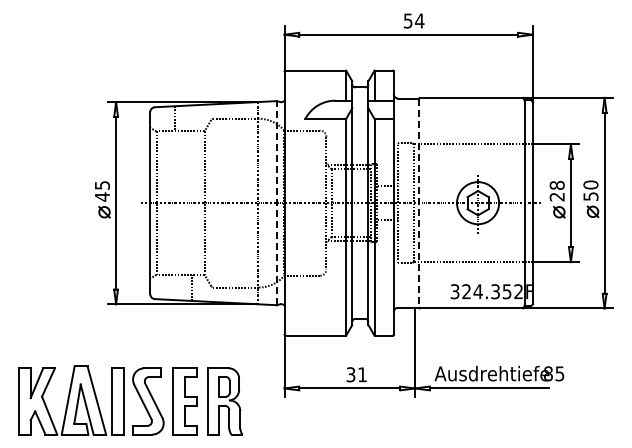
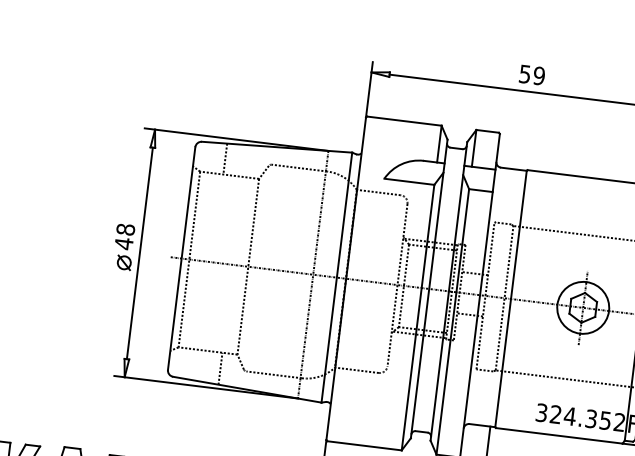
text: (419, 20) -> (538, 75), 54 -> 59
text: (101, 185) -> (124, 229), 45 -> 48
line: (276, 202) -> (336, 276), dashed -> solid
line: (419, 203) -> (511, 299), dashed -> solid

